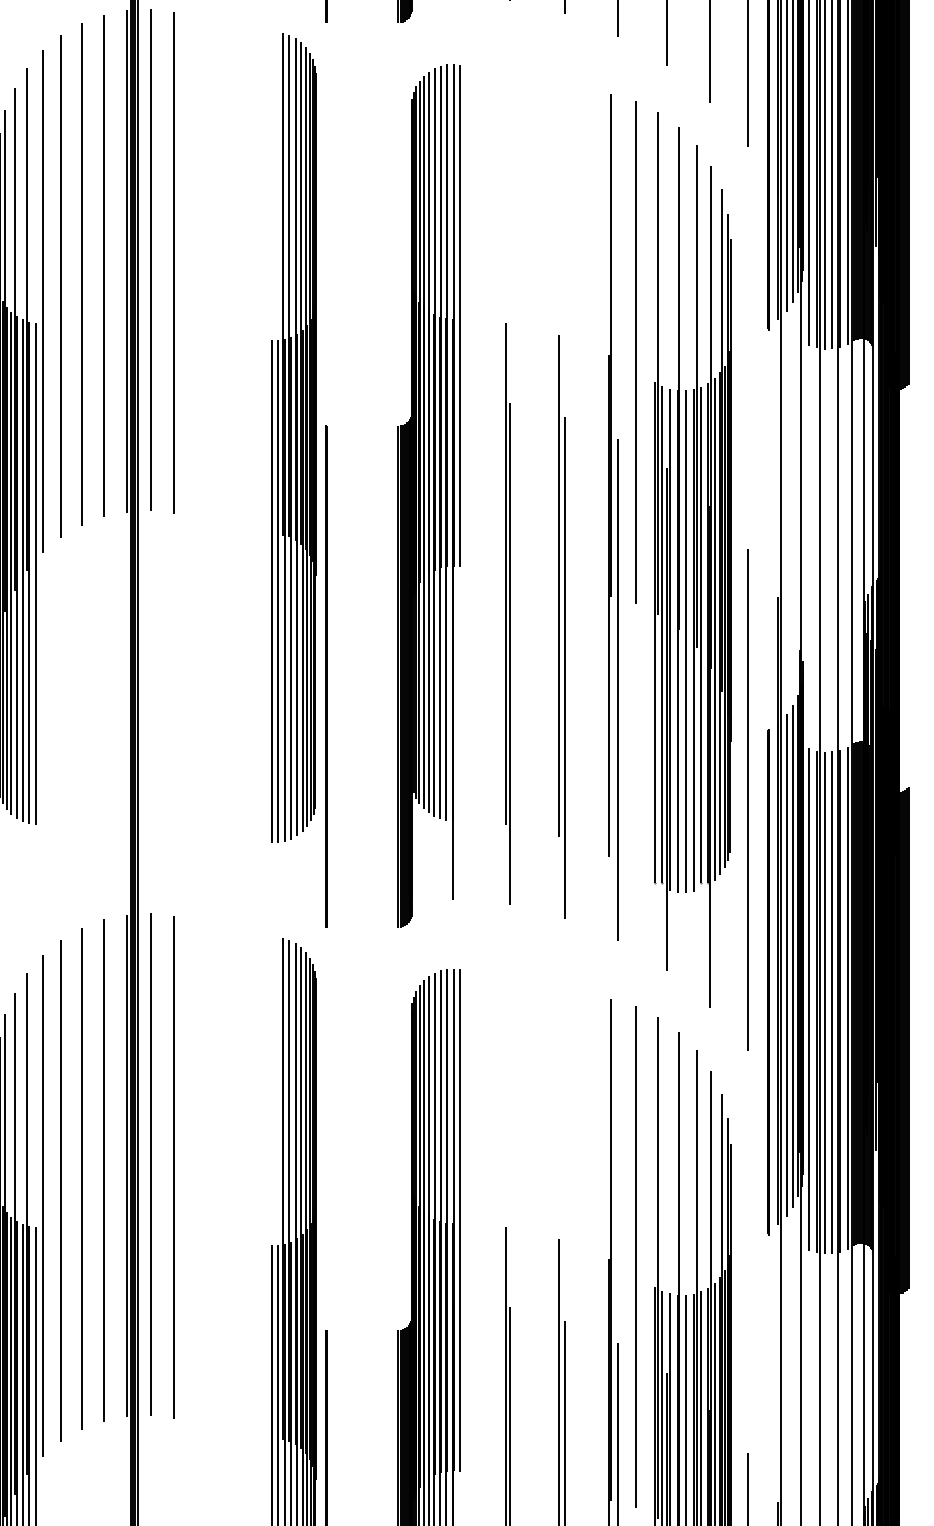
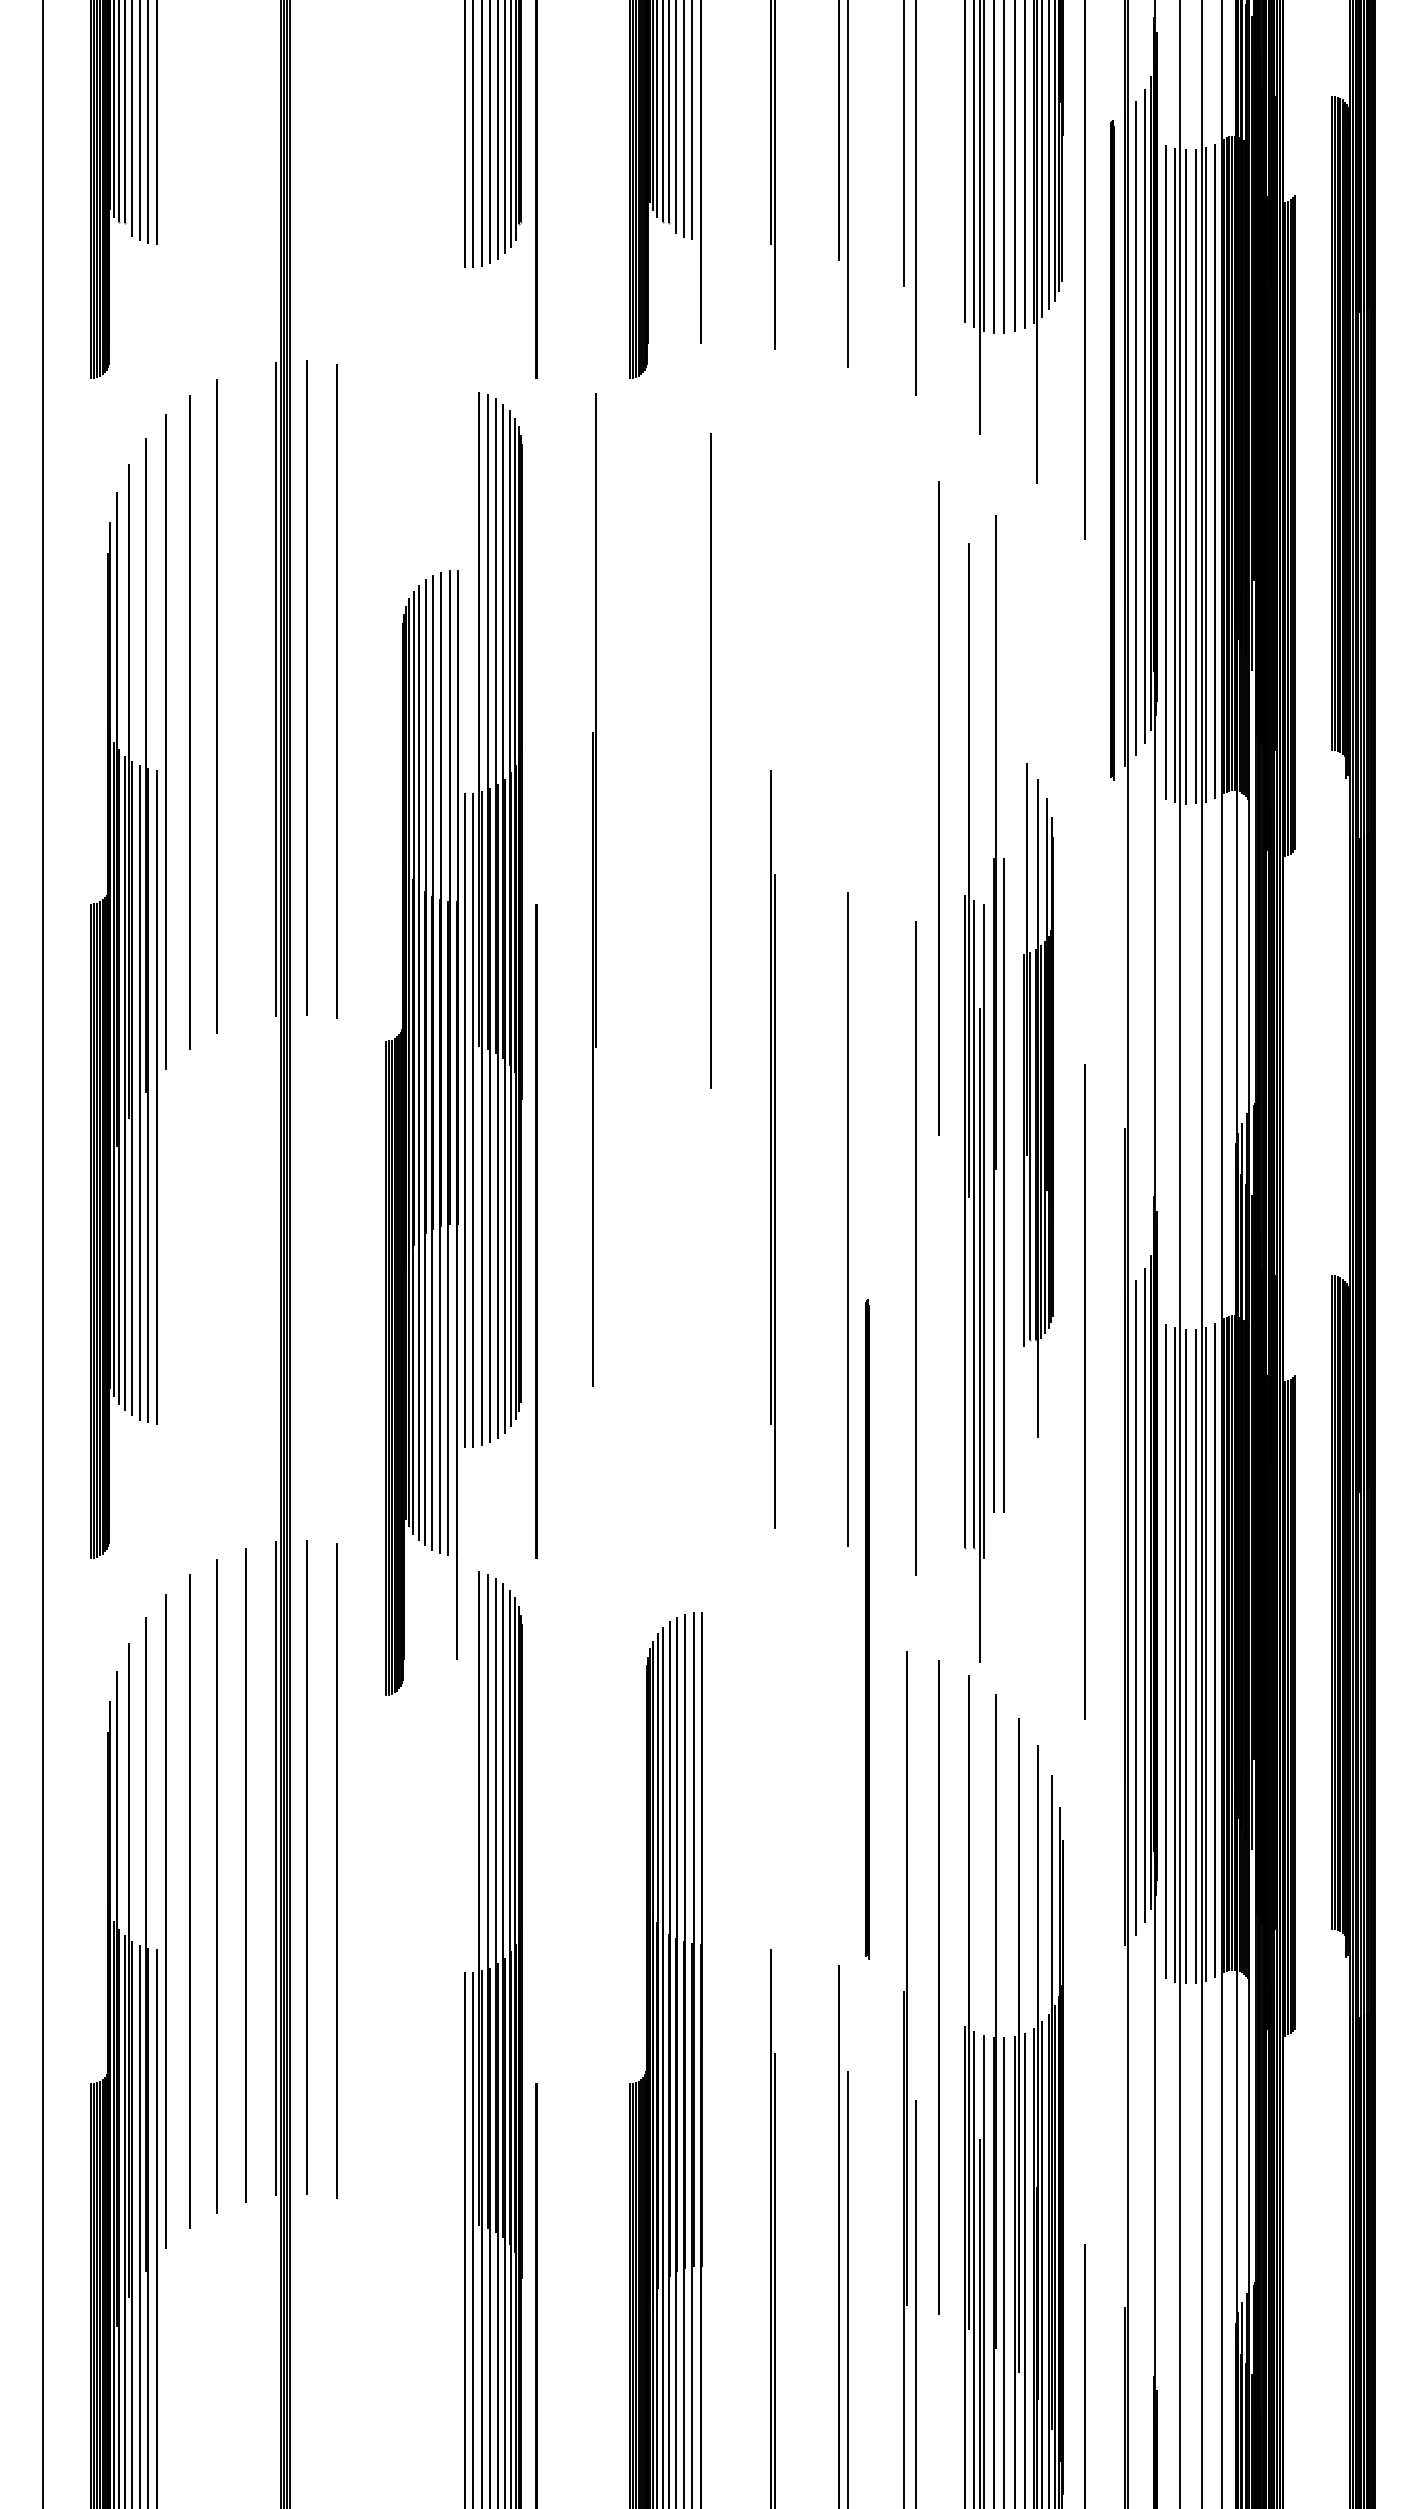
line: (103, 265) -> (245, 695), removed
part: (609, 475) -> (594, 889), moved
part: (425, 495) -> (421, 1132), moved
part: (662, 541) -> (974, 1102), moved
part: (711, 576) -> (1038, 1100), size x0.6
line: (558, 585) -> (838, 1112), removed
line: (768, 982) -> (867, 1629), moved
line: (460, 1220) -> (710, 1940), removed

